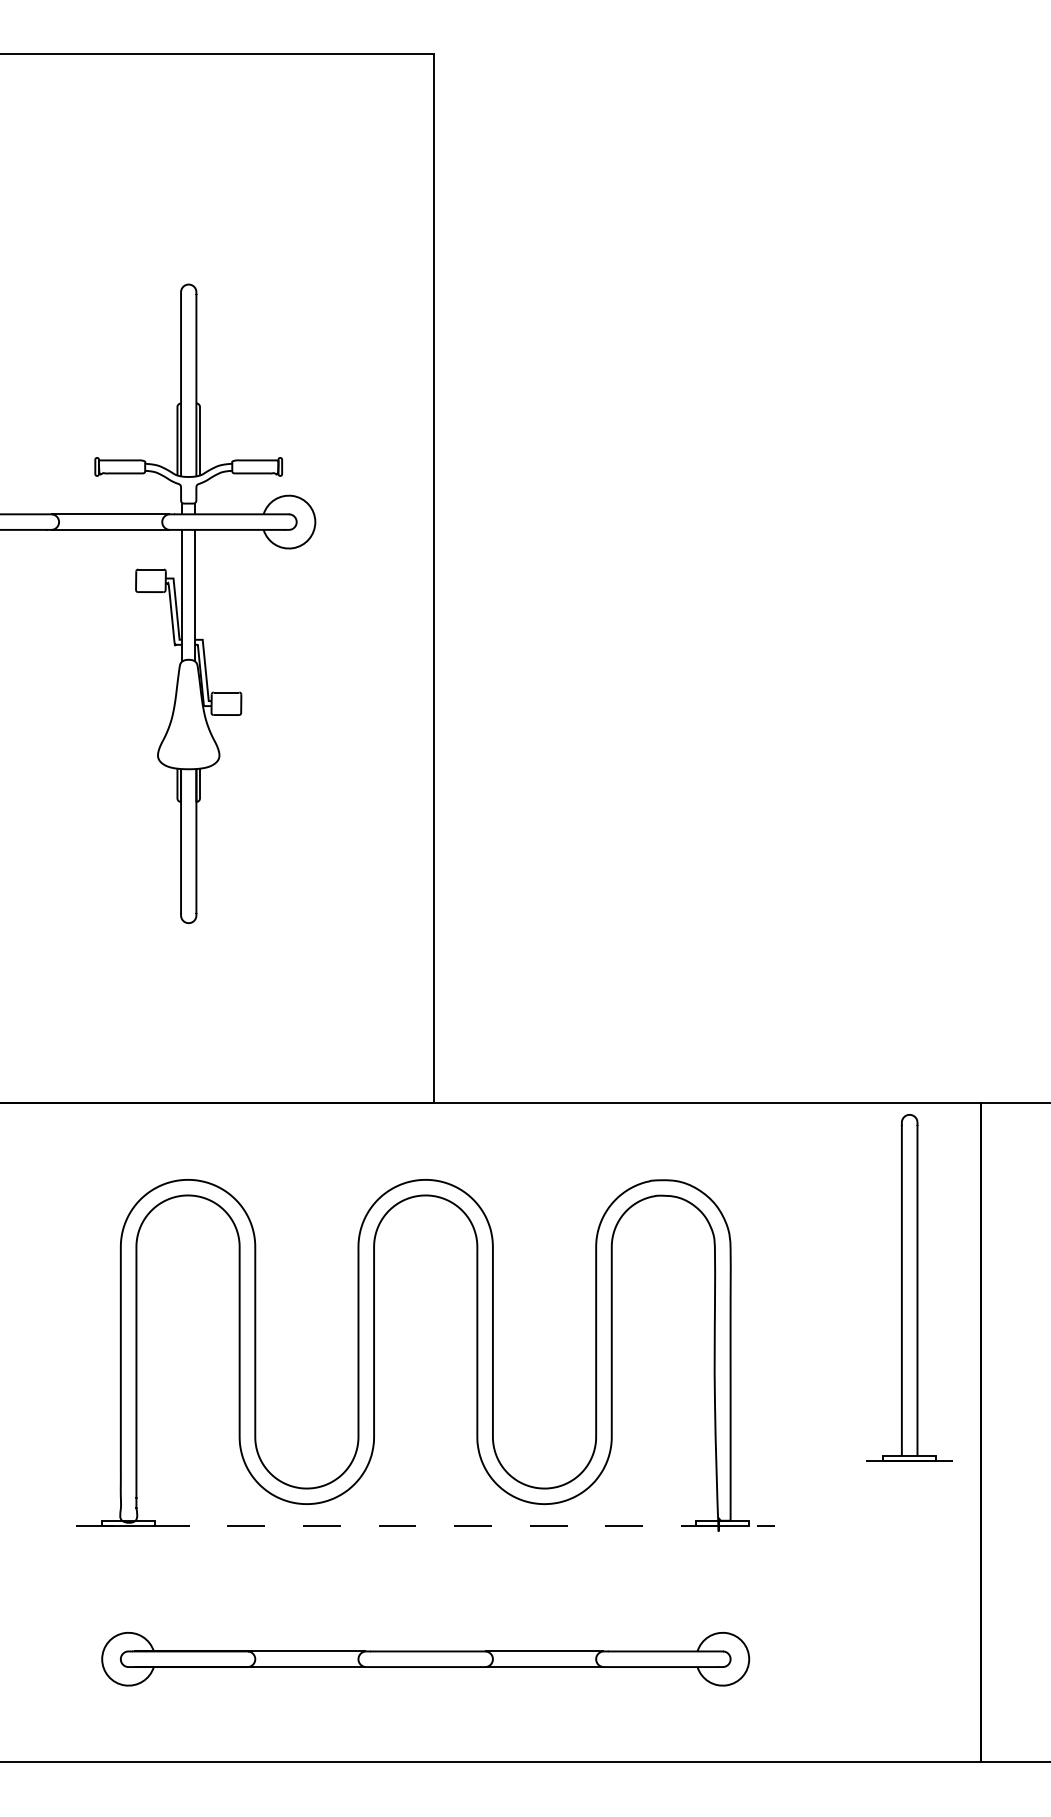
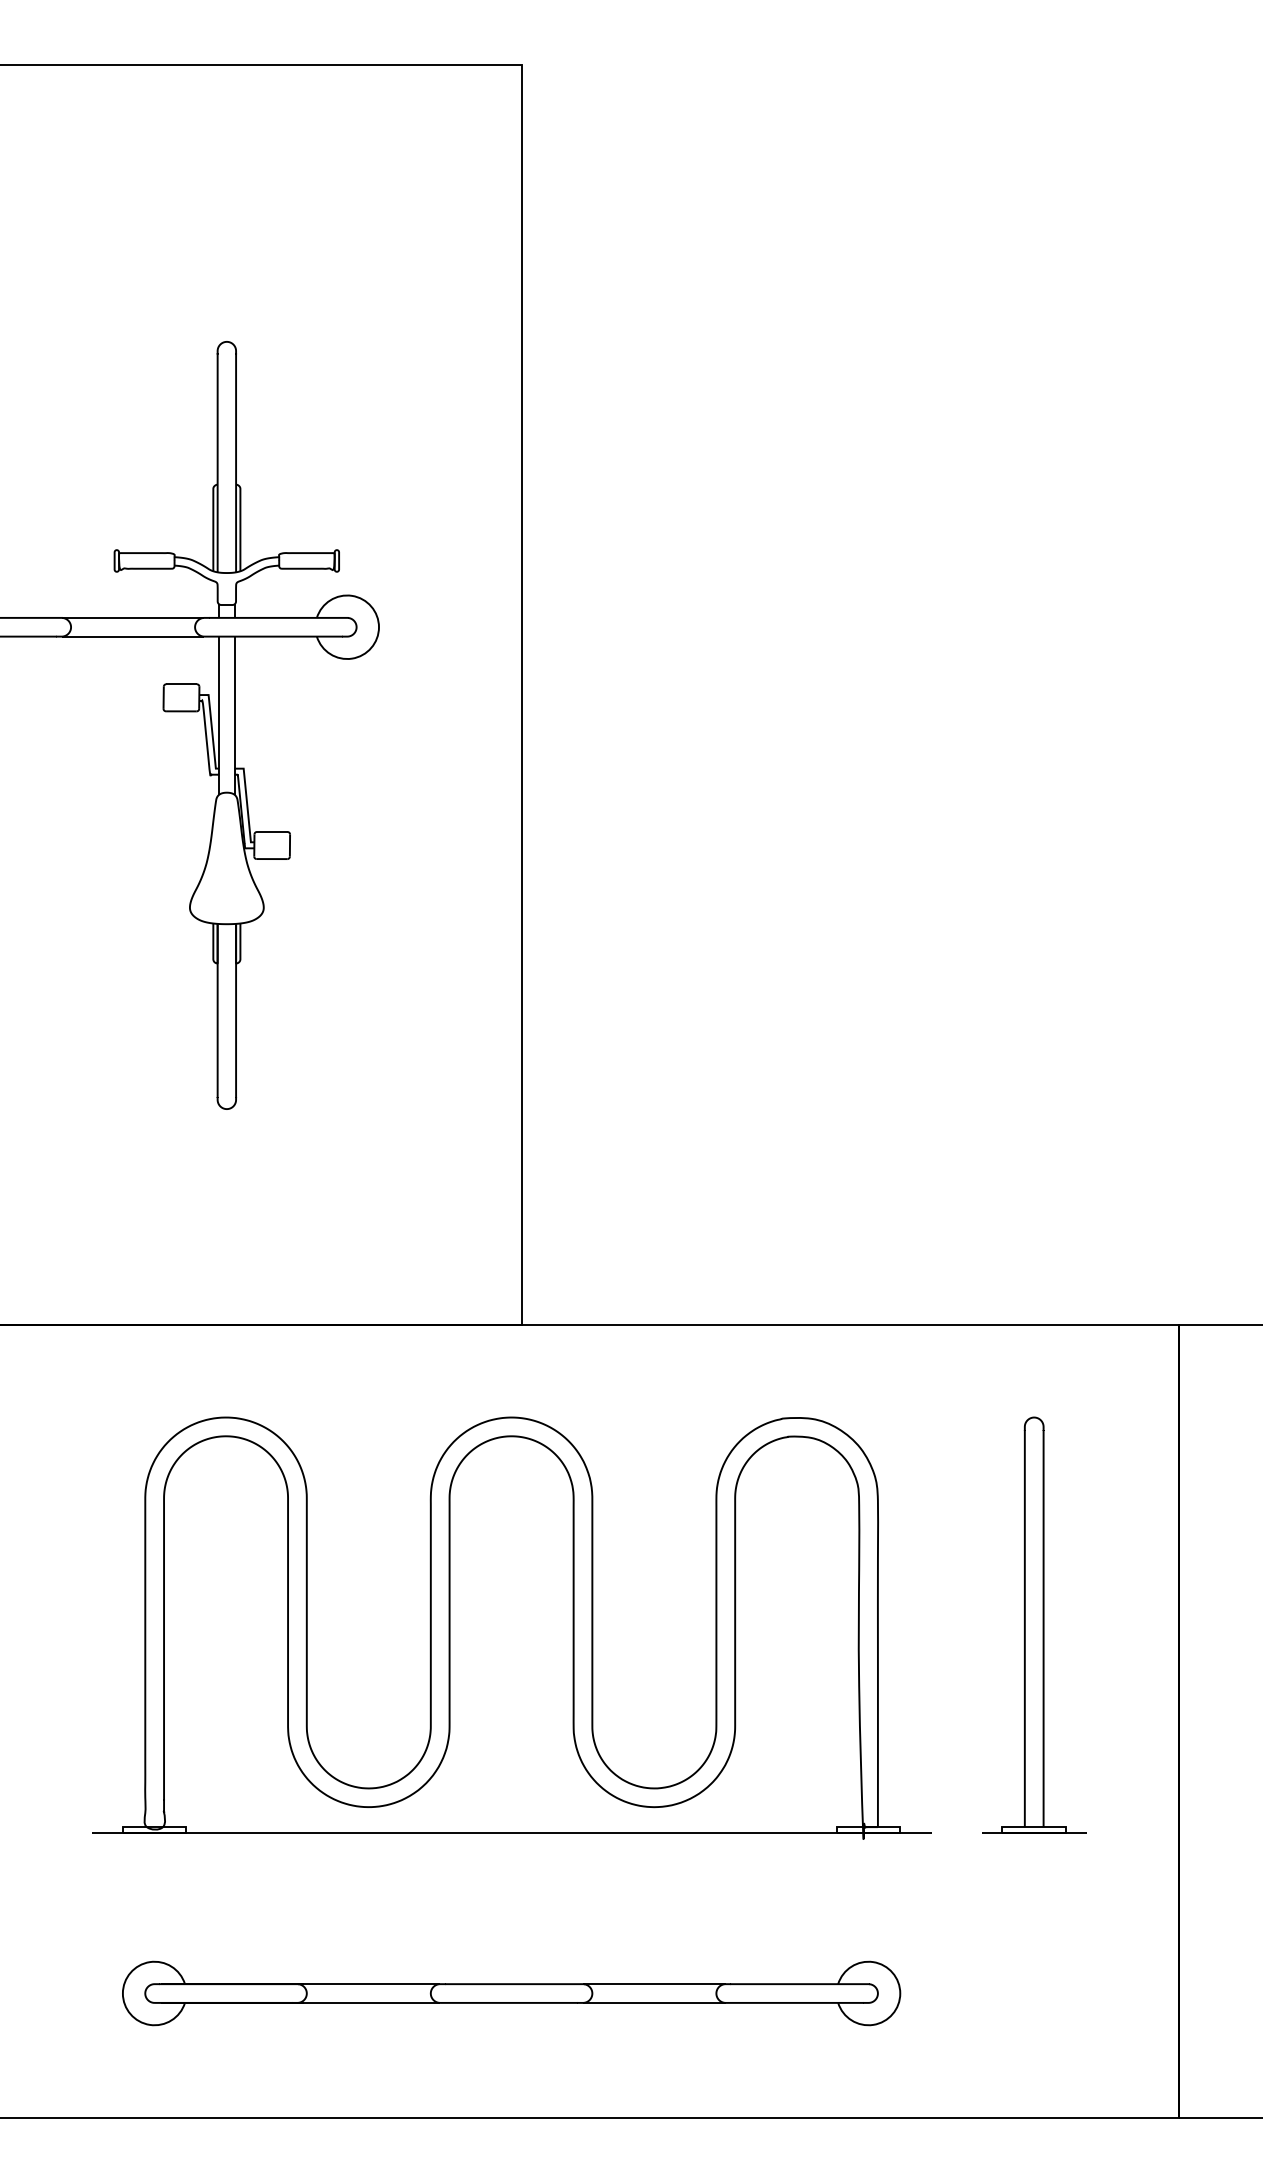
part: (909, 1287) -> (1034, 1624), moved
line: (425, 1525) -> (511, 1832), dashed -> solid

